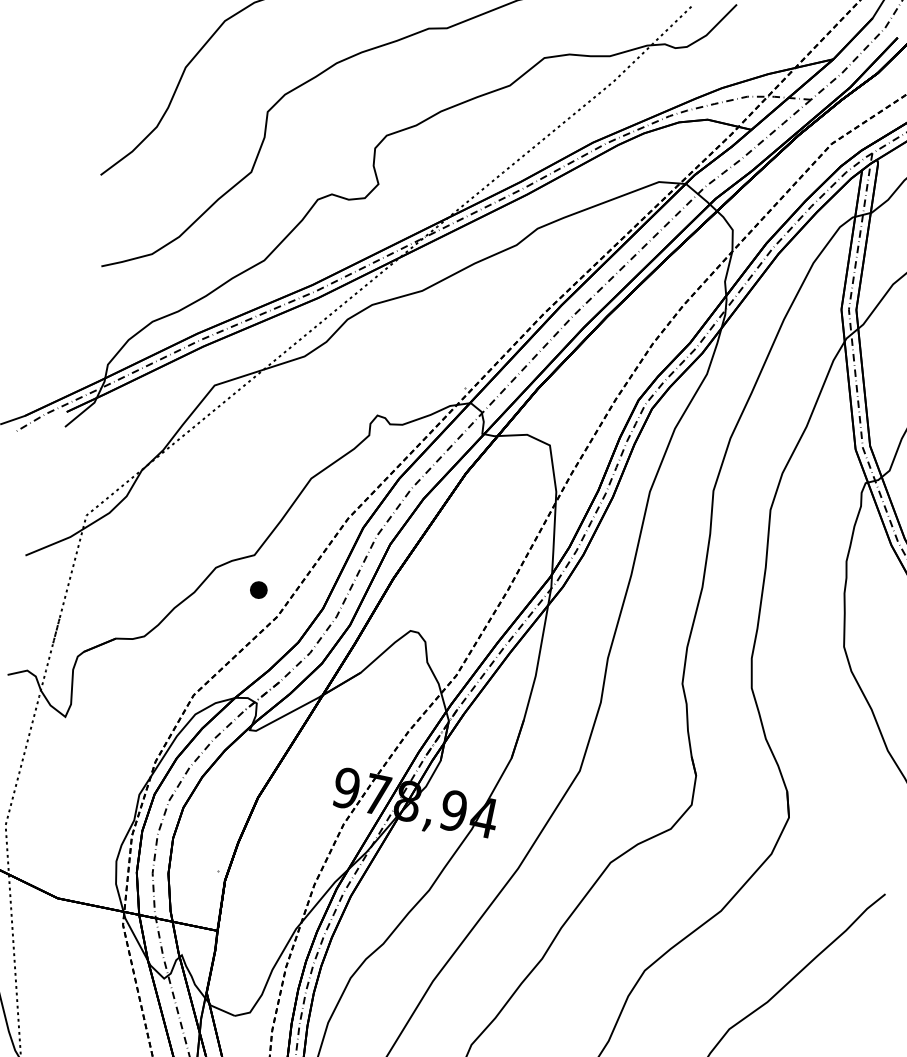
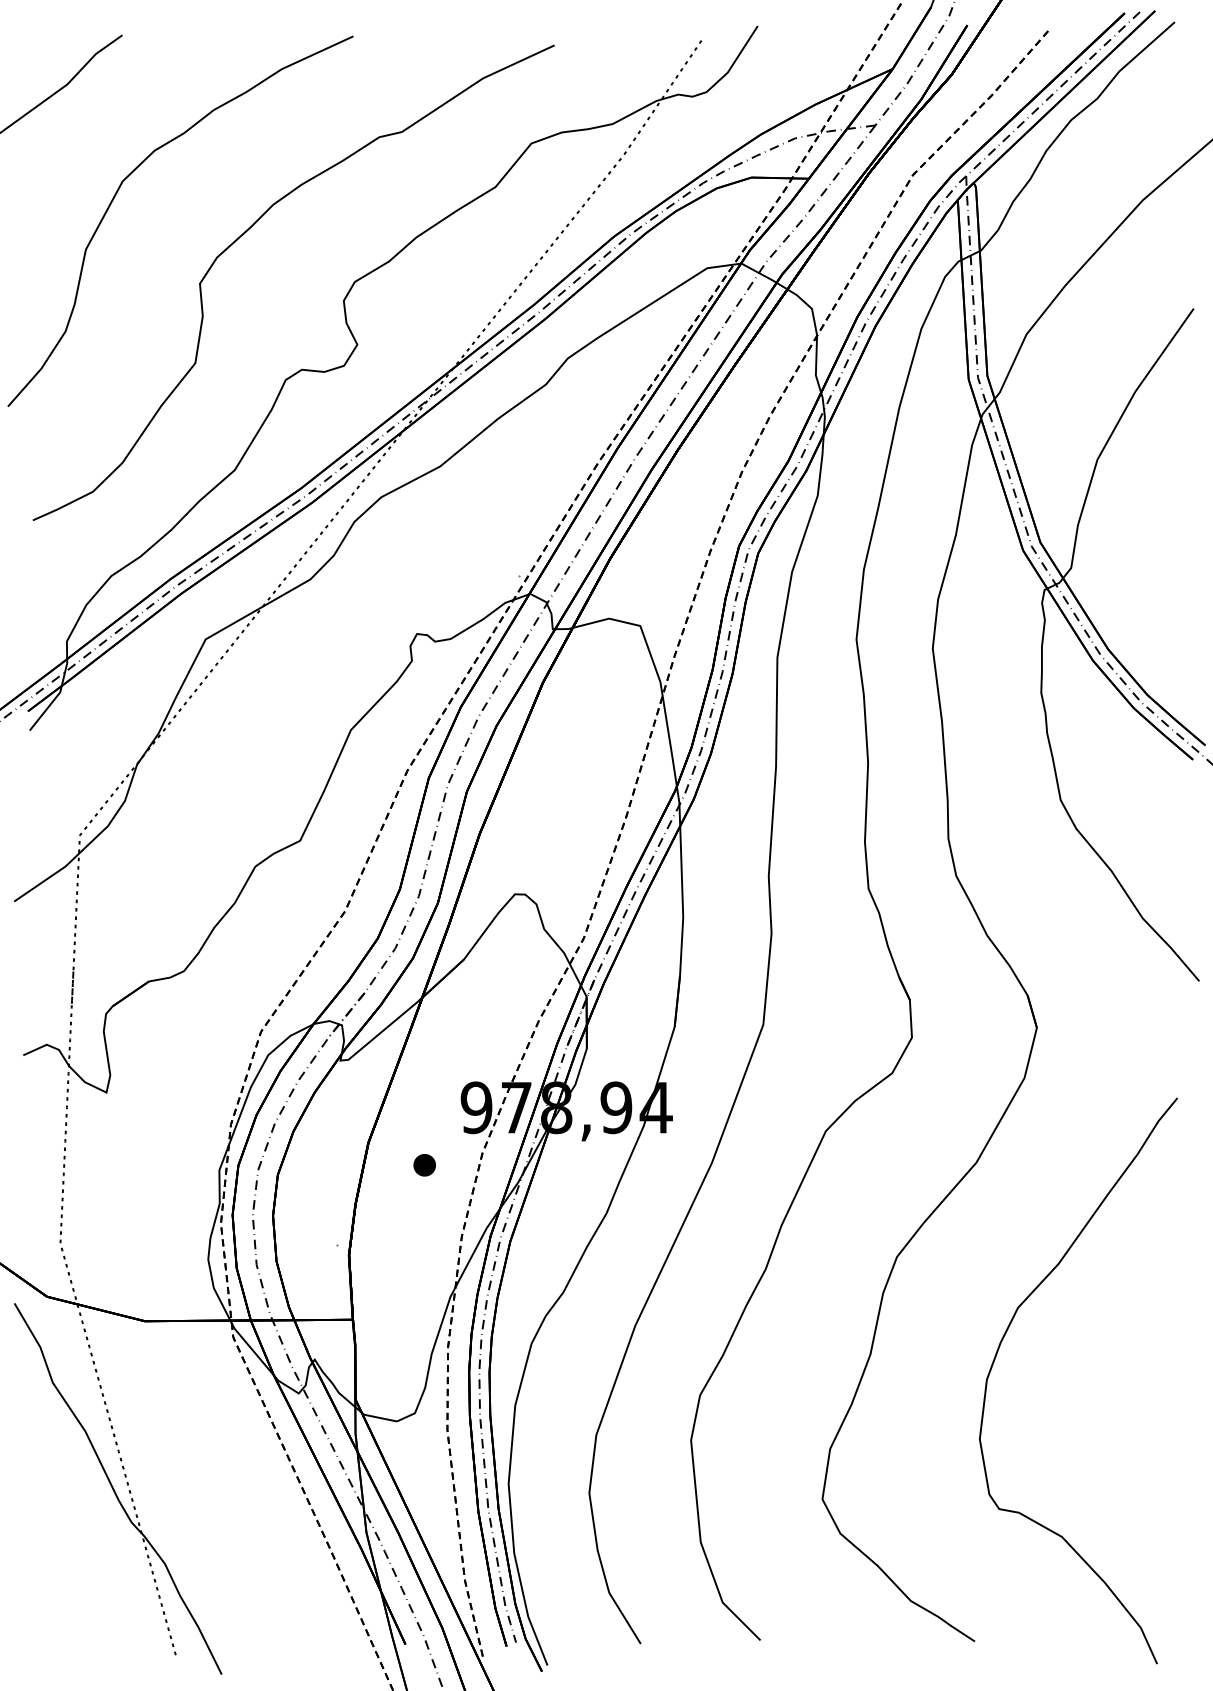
part: (258, 590) -> (424, 1165), moved

